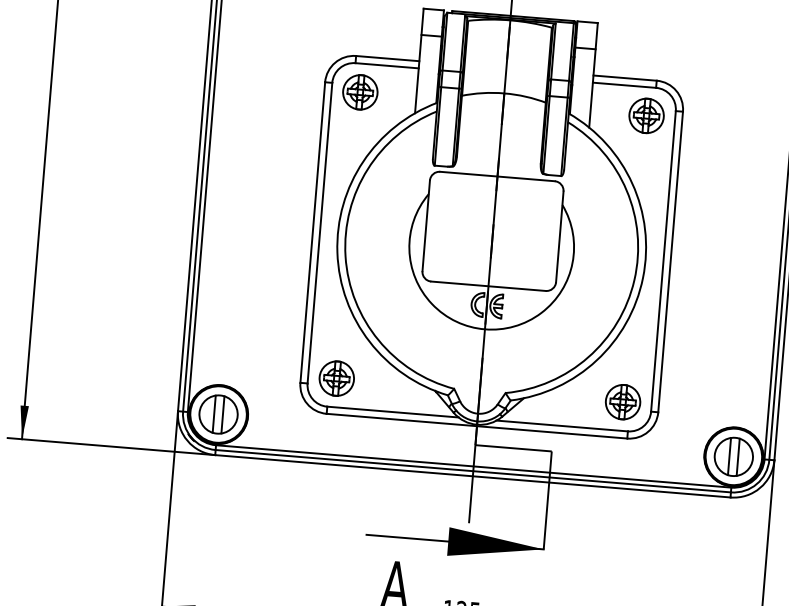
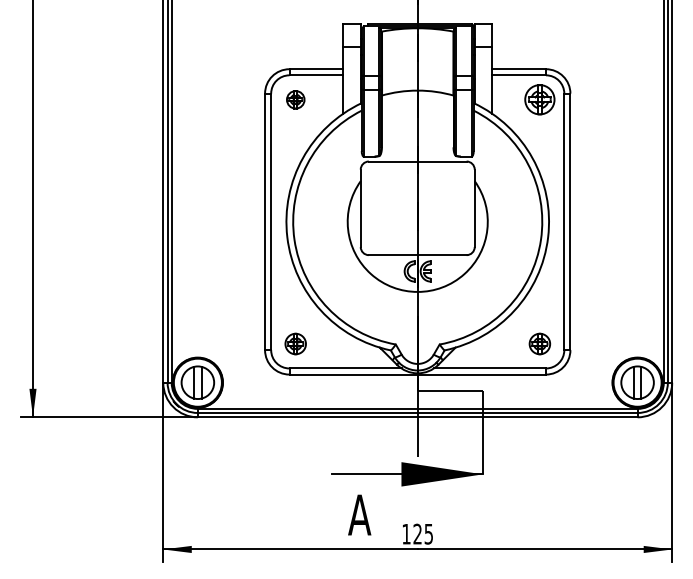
part: (360, 92) -> (295, 99), size x0.6
part: (336, 377) -> (295, 343), size x0.7
part: (622, 401) -> (539, 343), size x0.7

